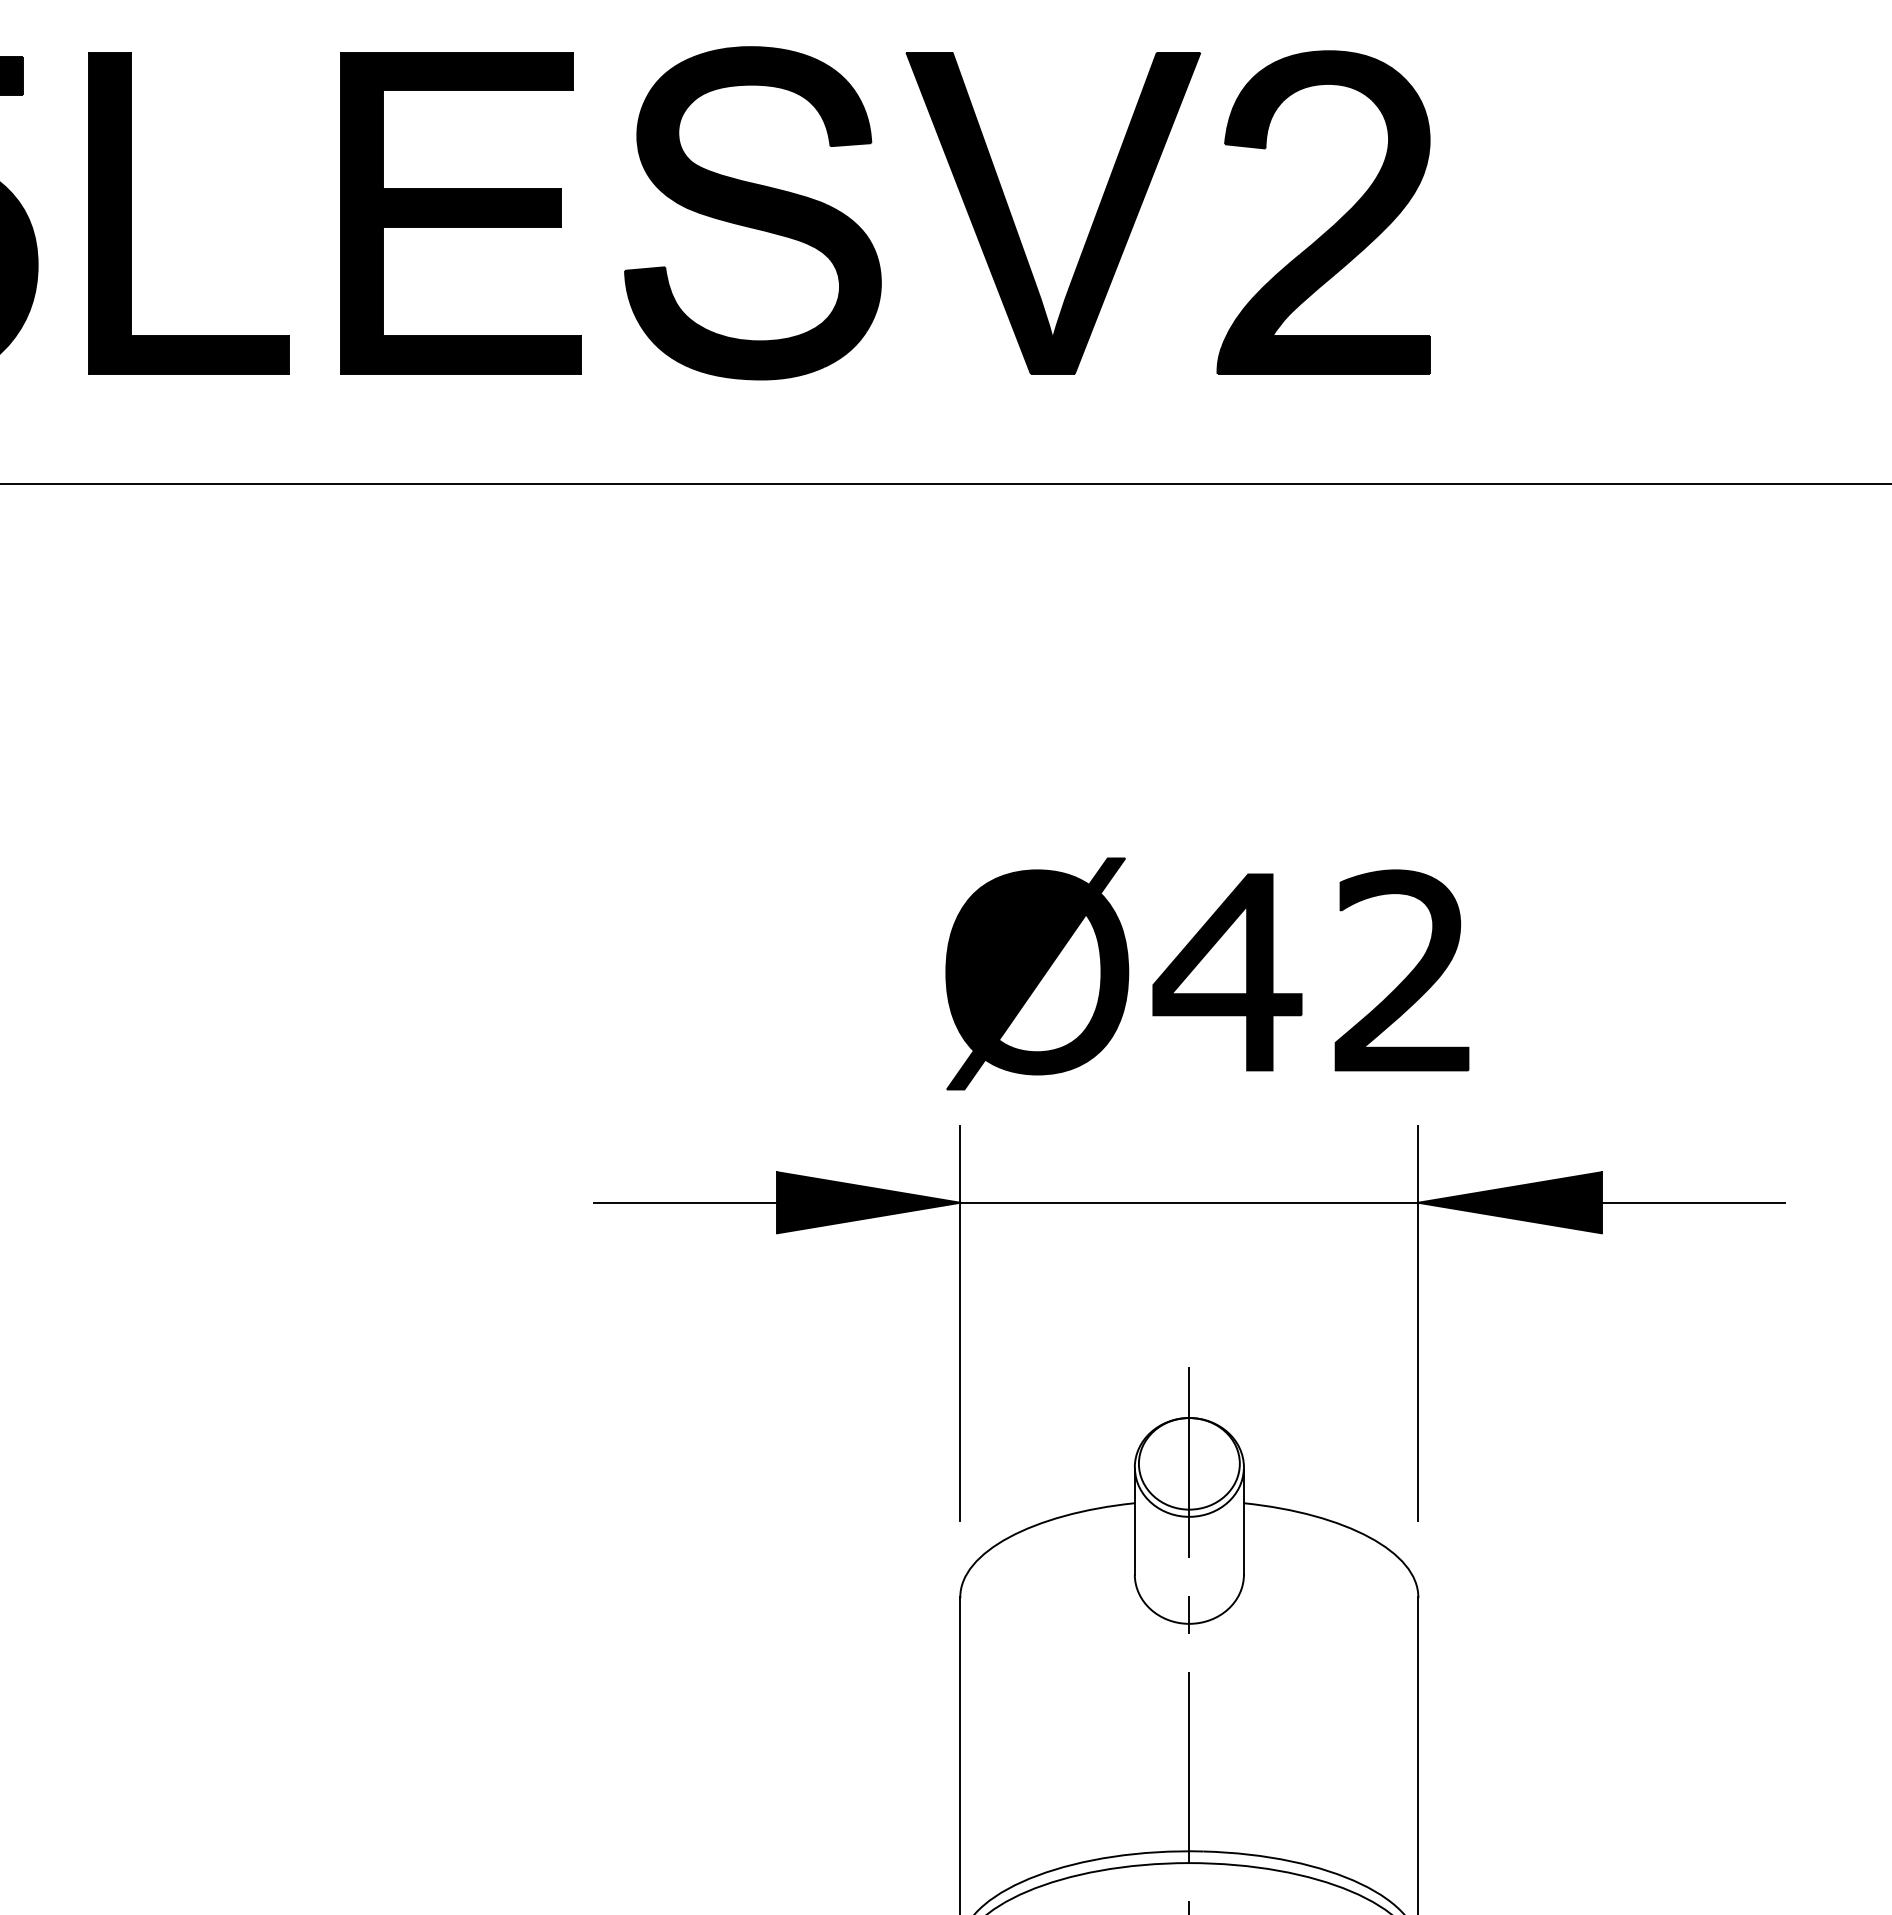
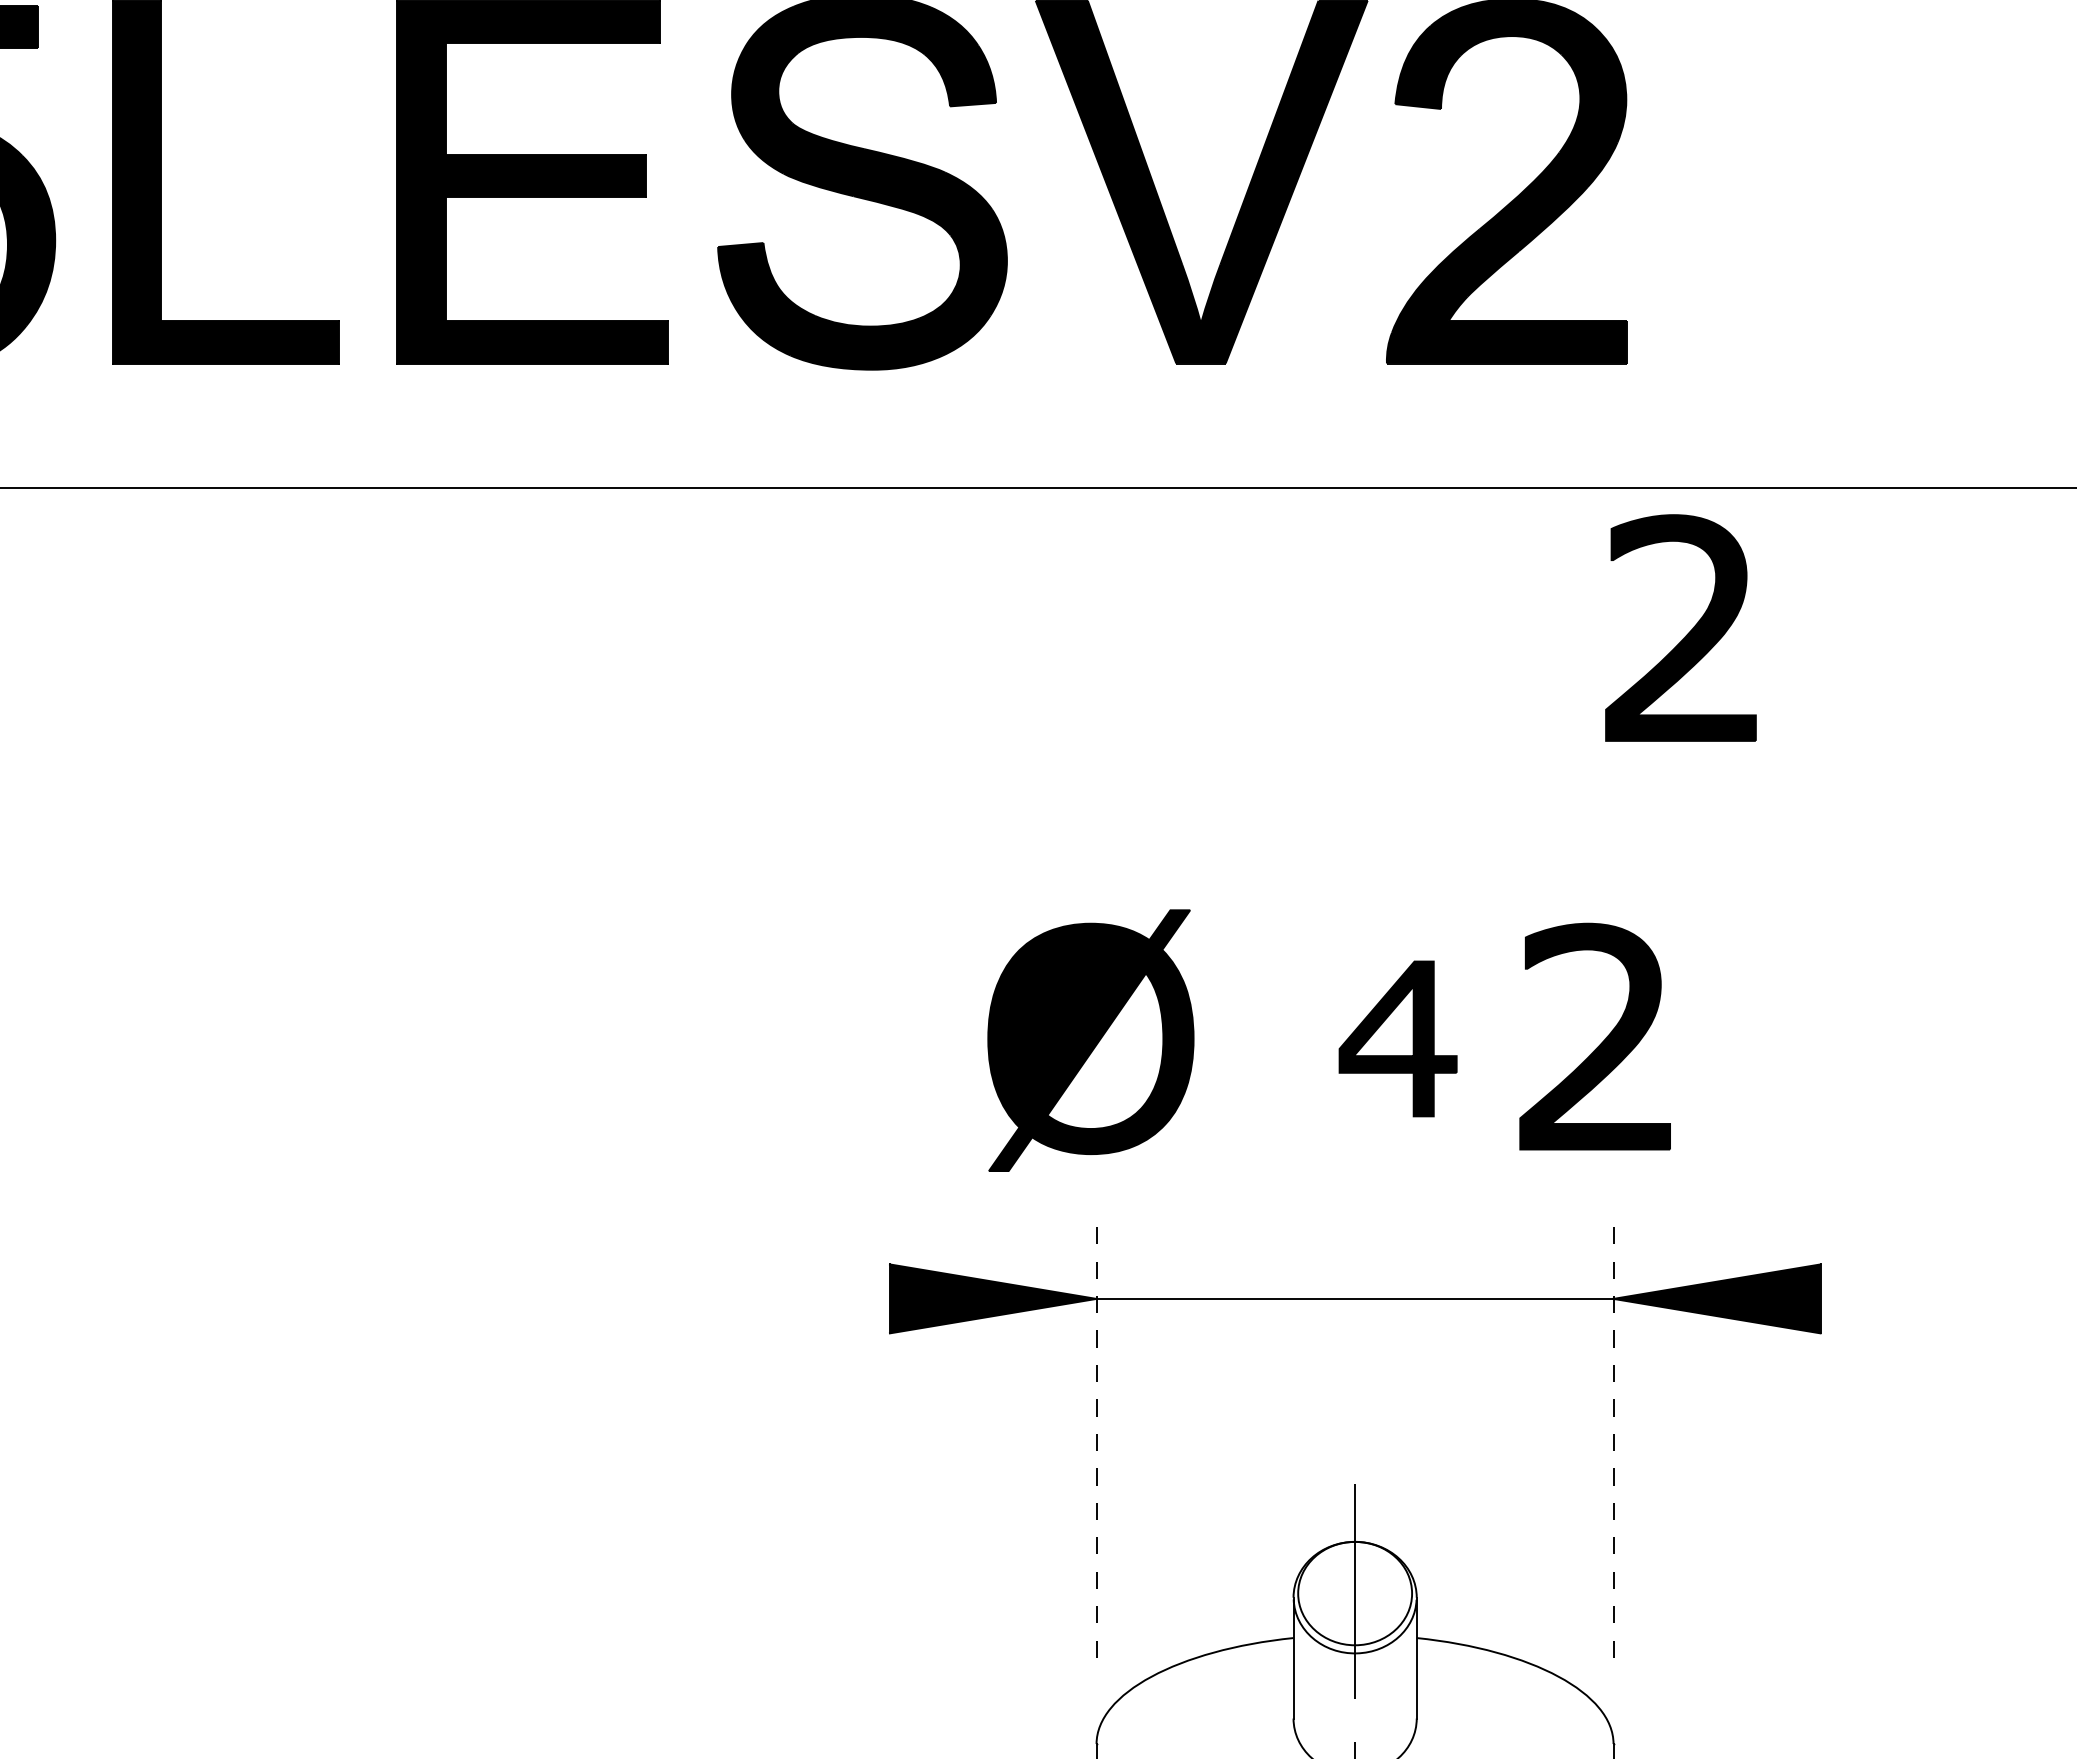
part: (1483, 613) -> (1687, 633), added
part: (1227, 972) -> (1398, 1039), size x0.7
part: (1037, 973) -> (1091, 1040), moved
line: (685, 1202) -> (786, 1298), removed
line: (1692, 1202) -> (1923, 1298), removed
line: (960, 1323) -> (1096, 1435), solid -> dashed
line: (1418, 1323) -> (1613, 1435), solid -> dashed

